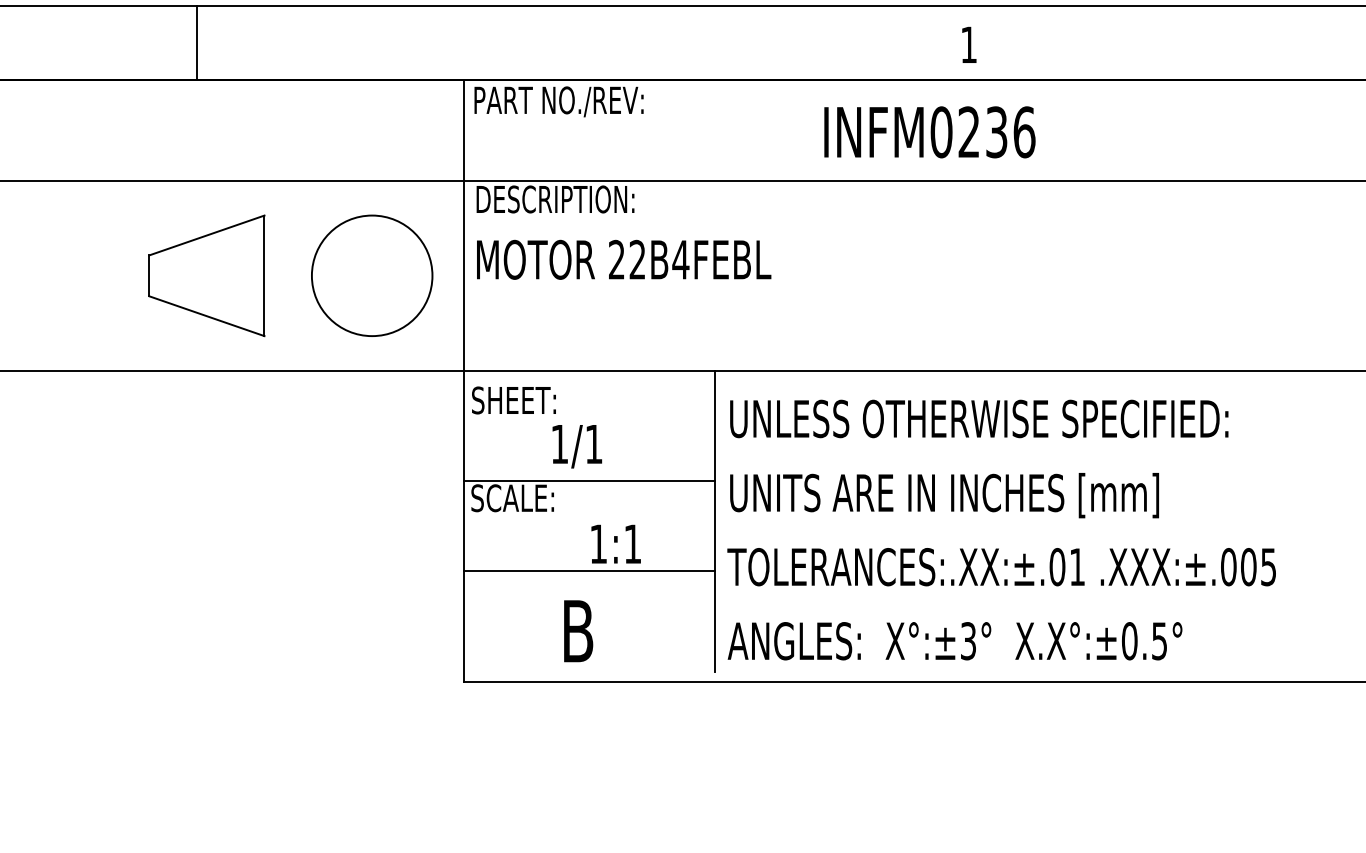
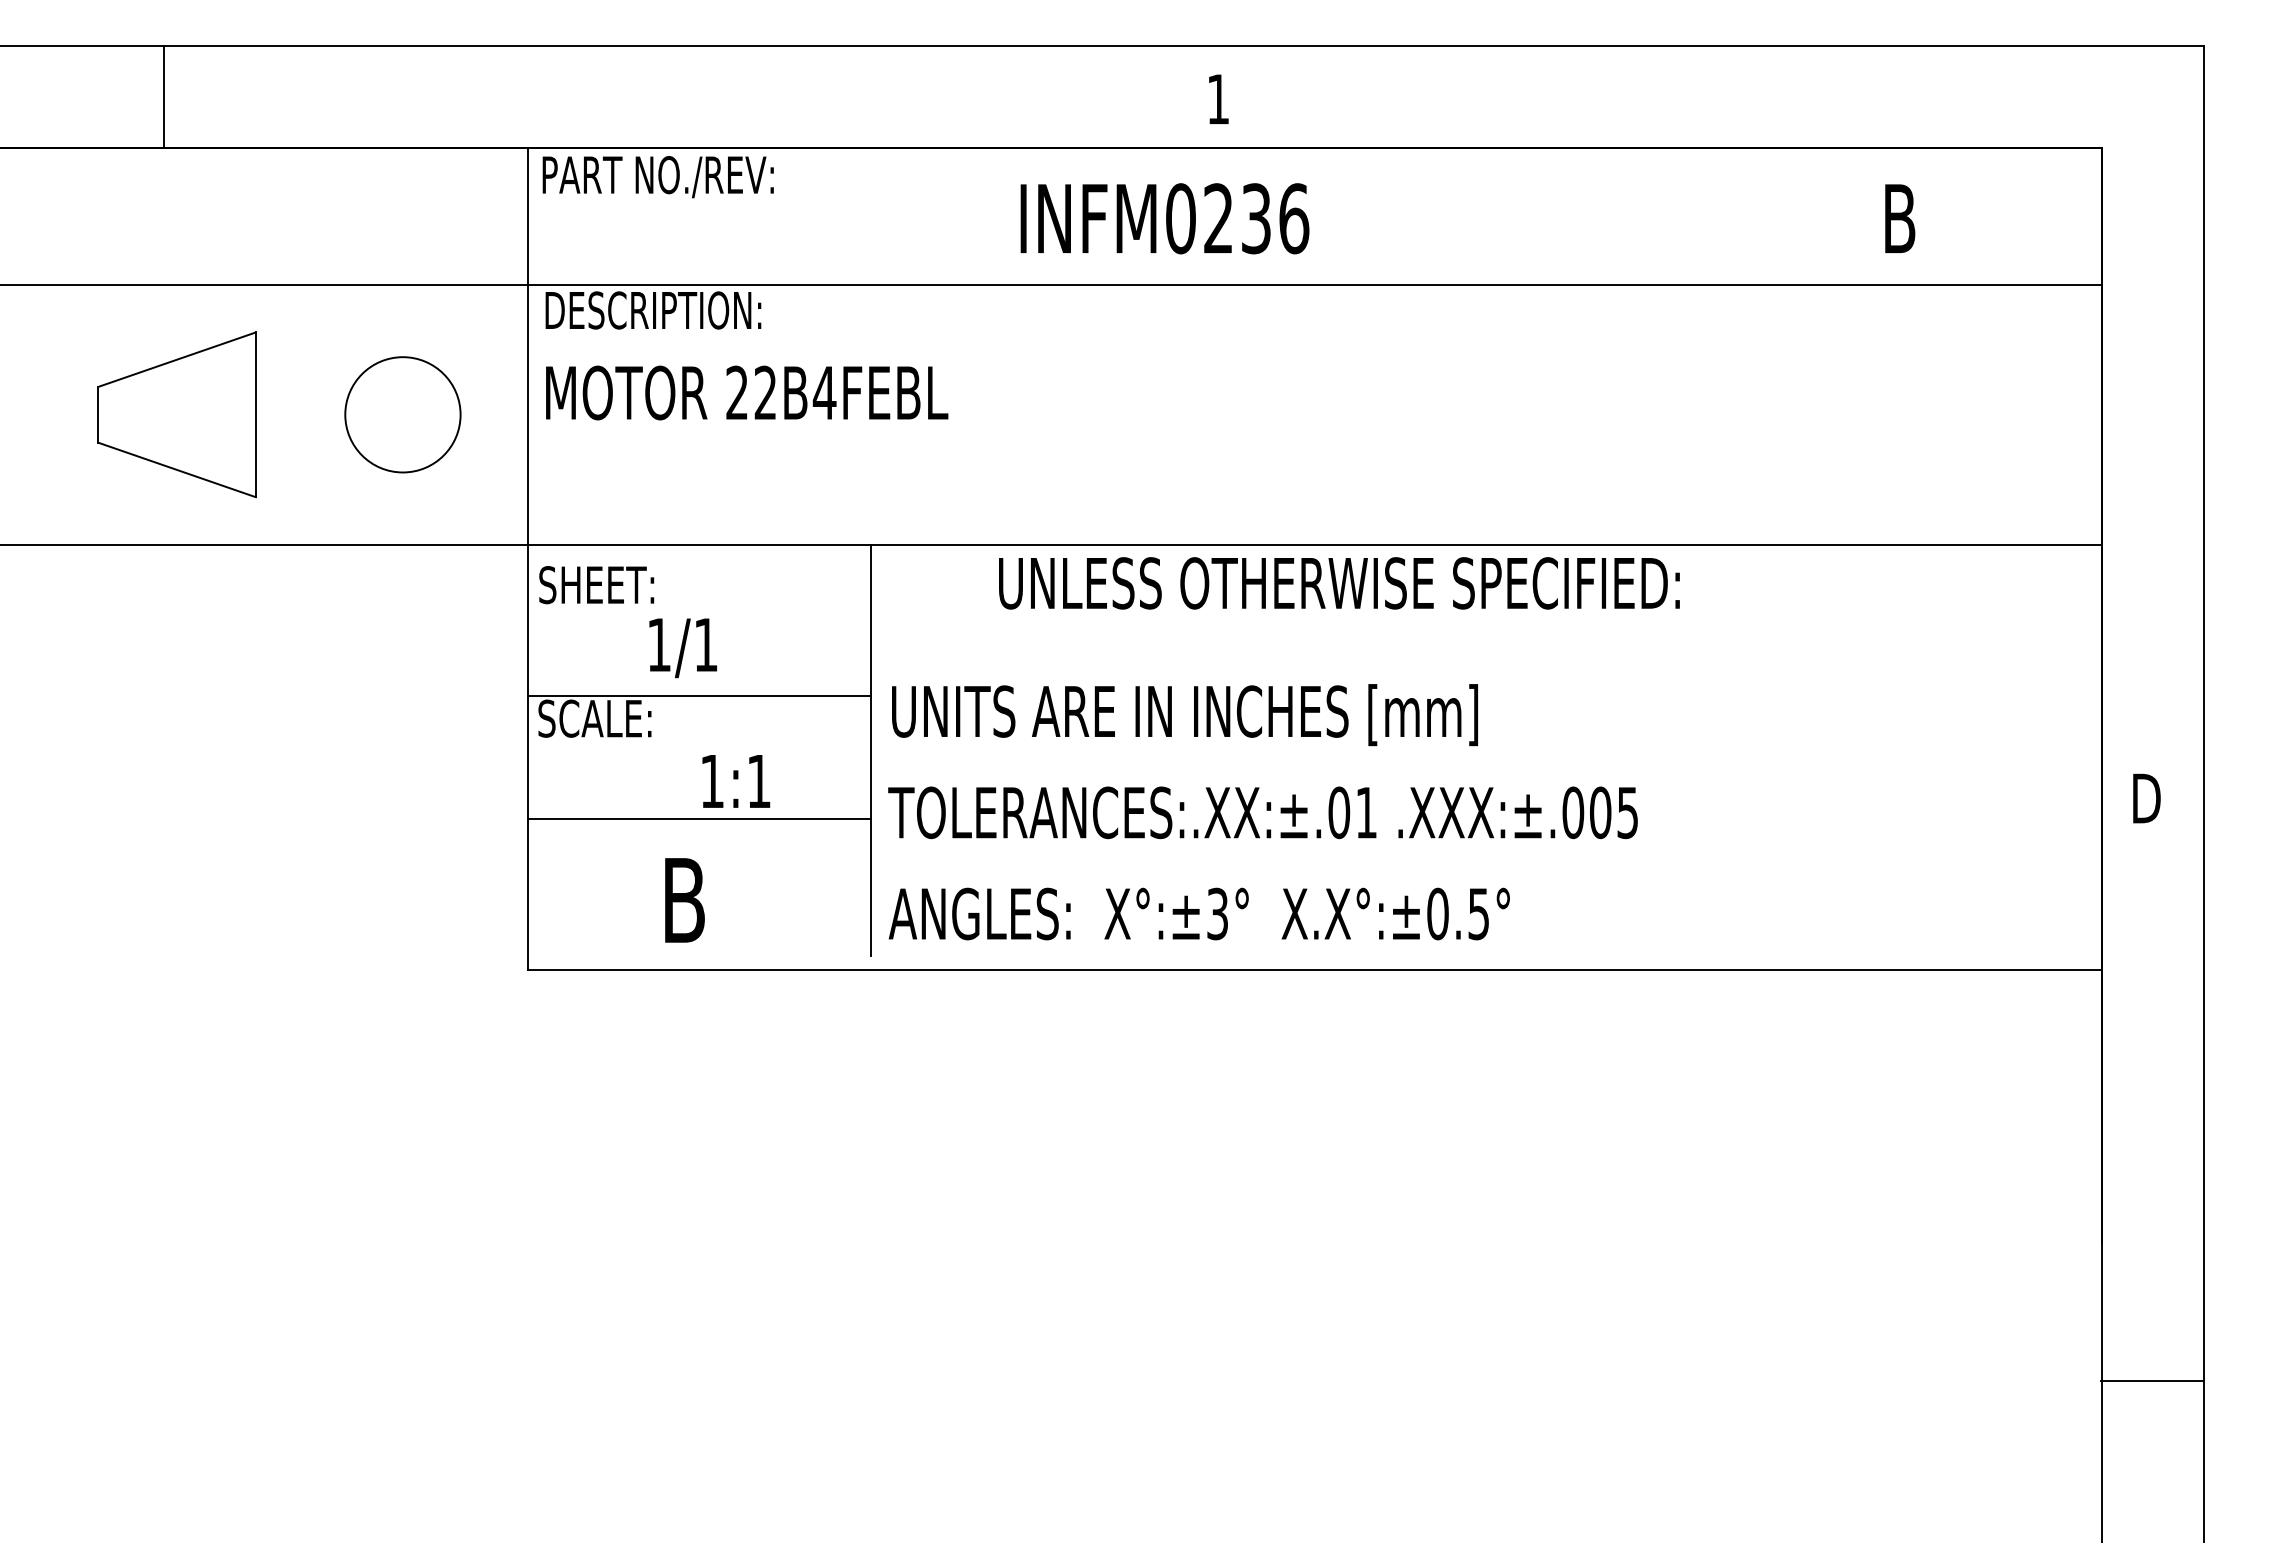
circle: (371, 275) -> (402, 414), size x0.7
text: (979, 419) -> (1339, 583), moved

